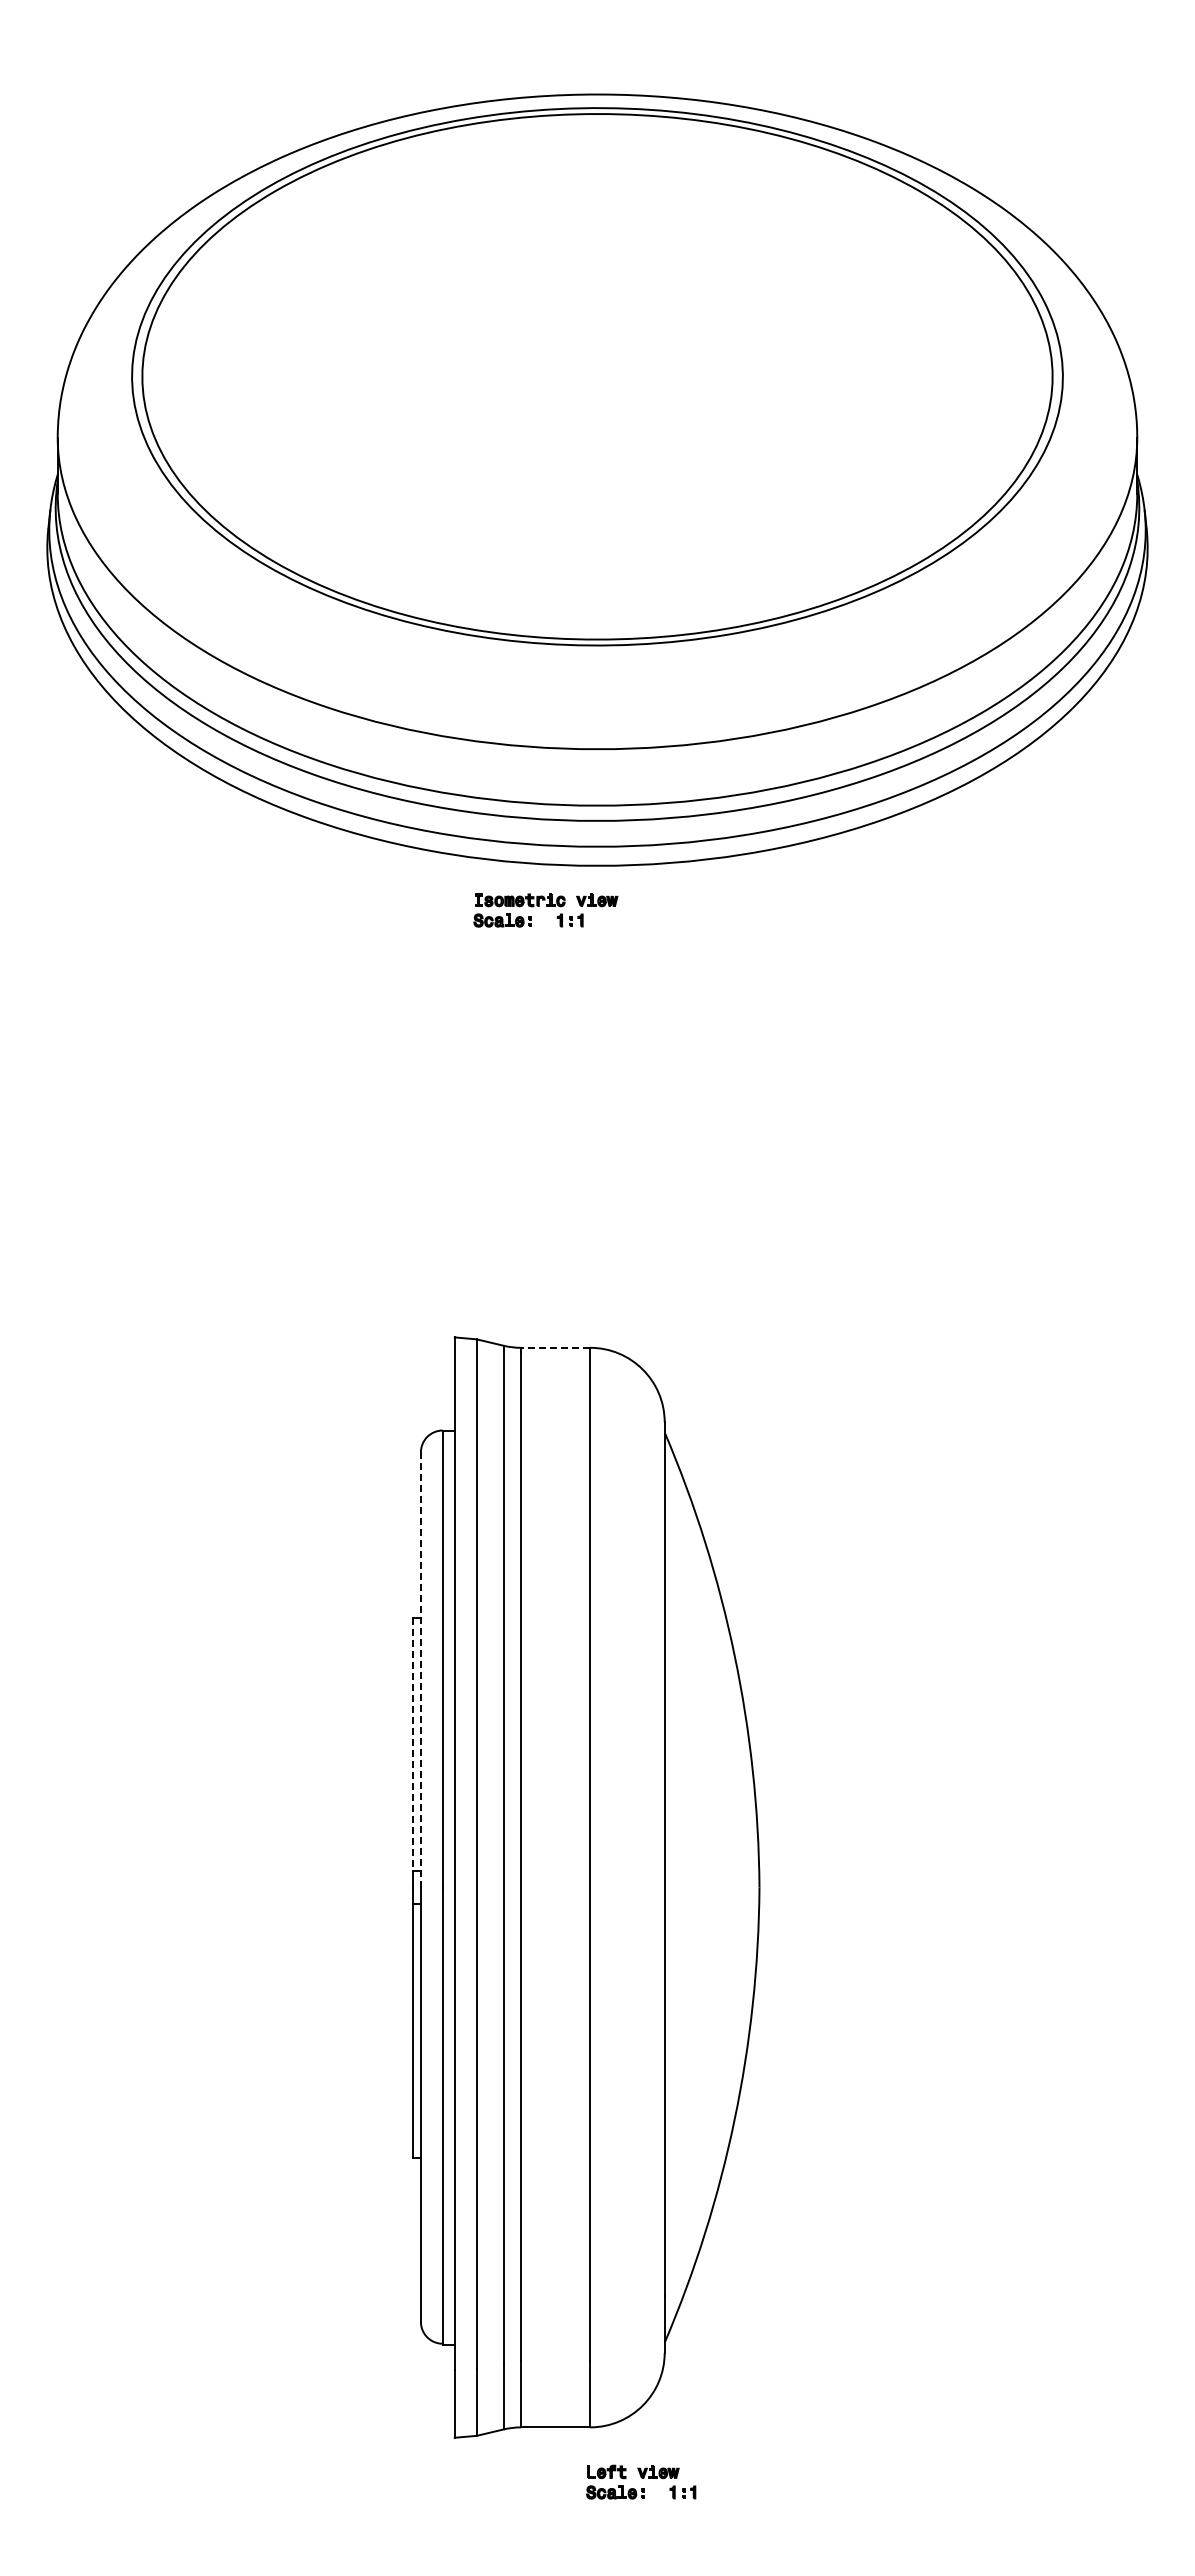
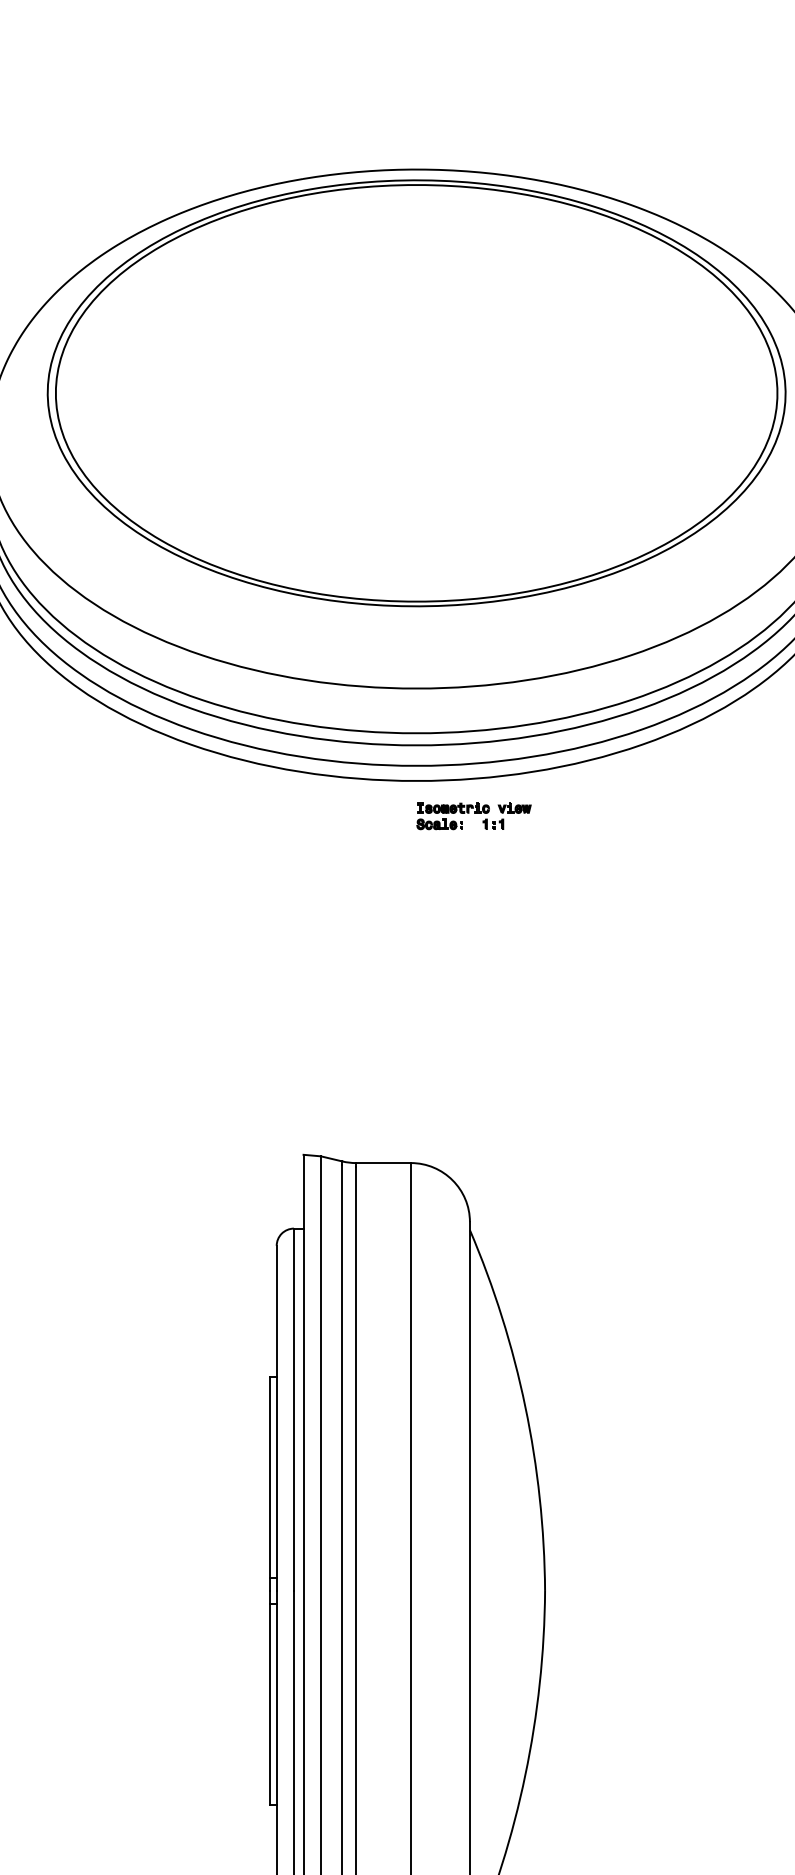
part: (545, 910) -> (473, 816), moved
line: (555, 1347) -> (383, 1162), dashed -> solid
line: (420, 1669) -> (276, 1418), dashed -> solid
line: (412, 1744) -> (270, 1477), dashed -> solid

